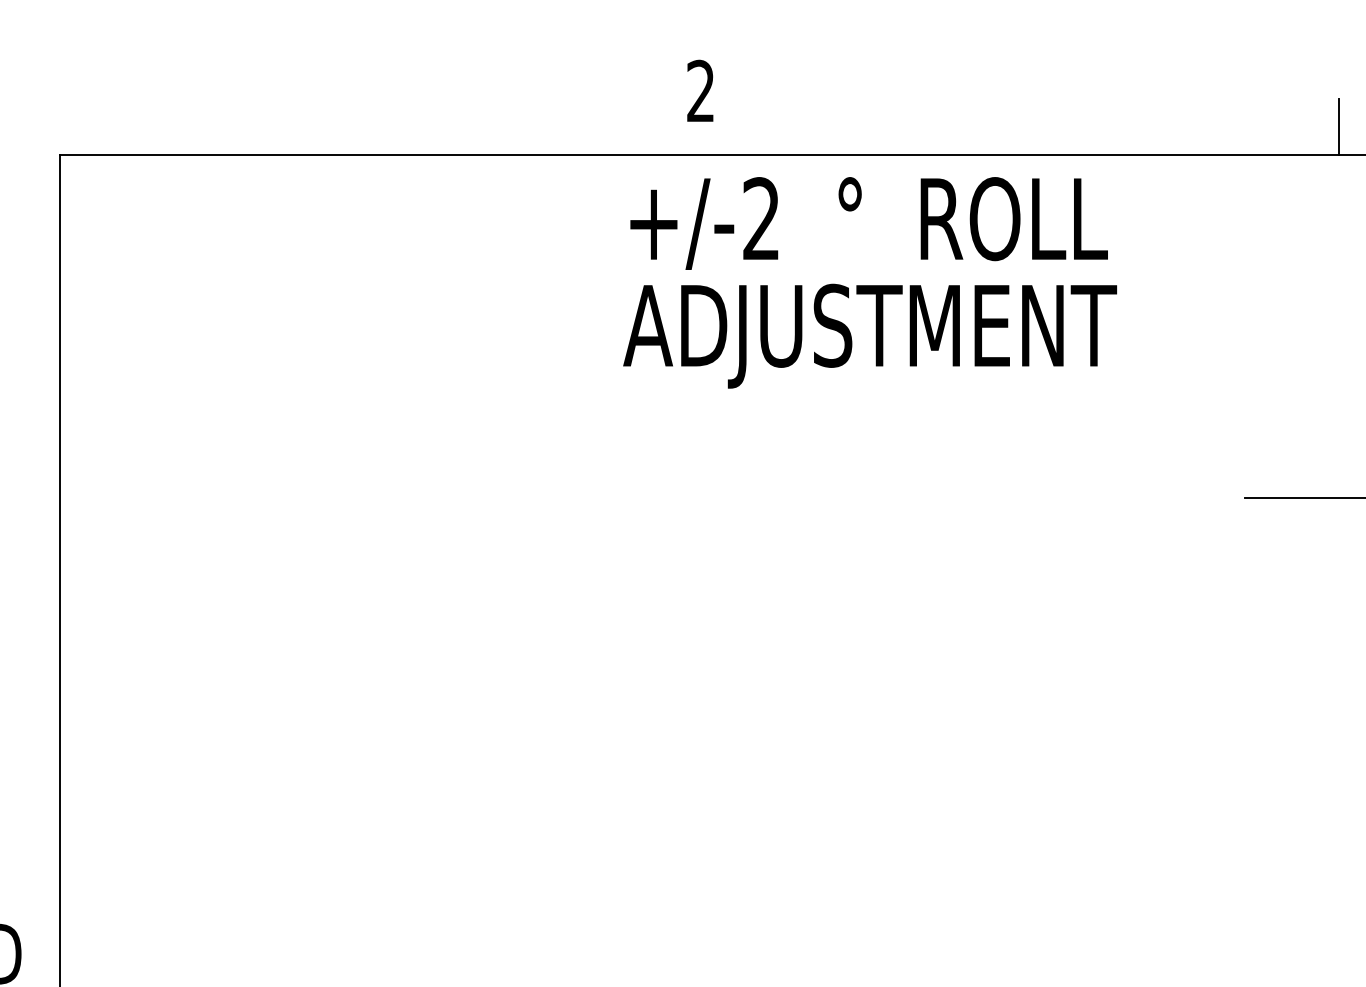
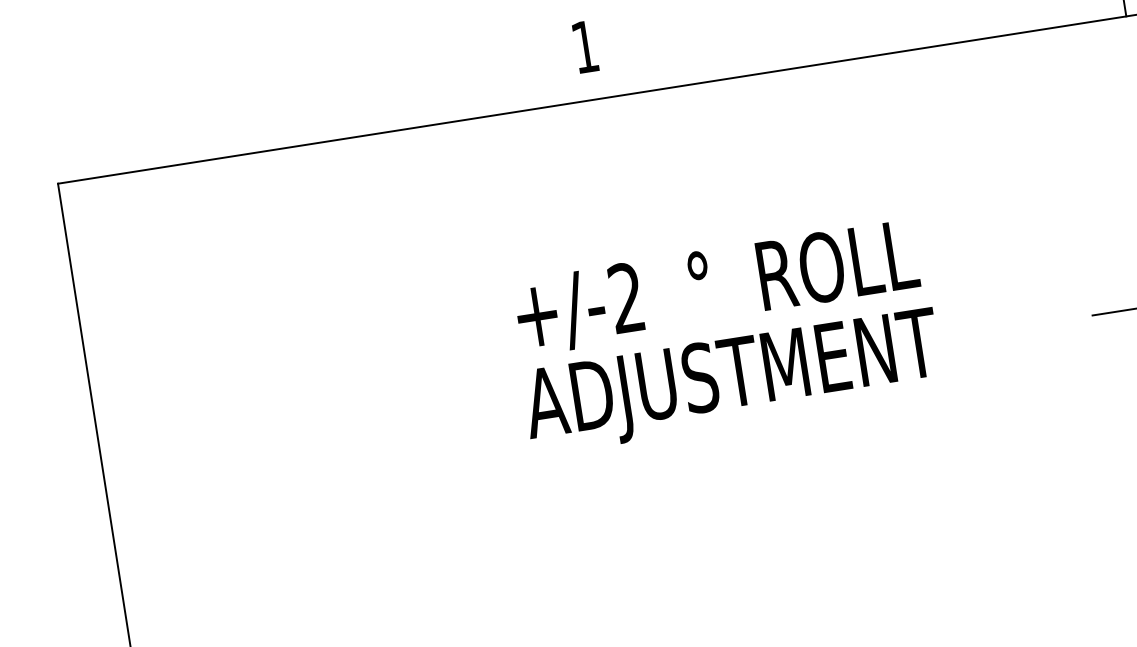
text: (700, 90) -> (584, 46), 2 -> 1
text: (869, 282) -> (725, 336), moved

